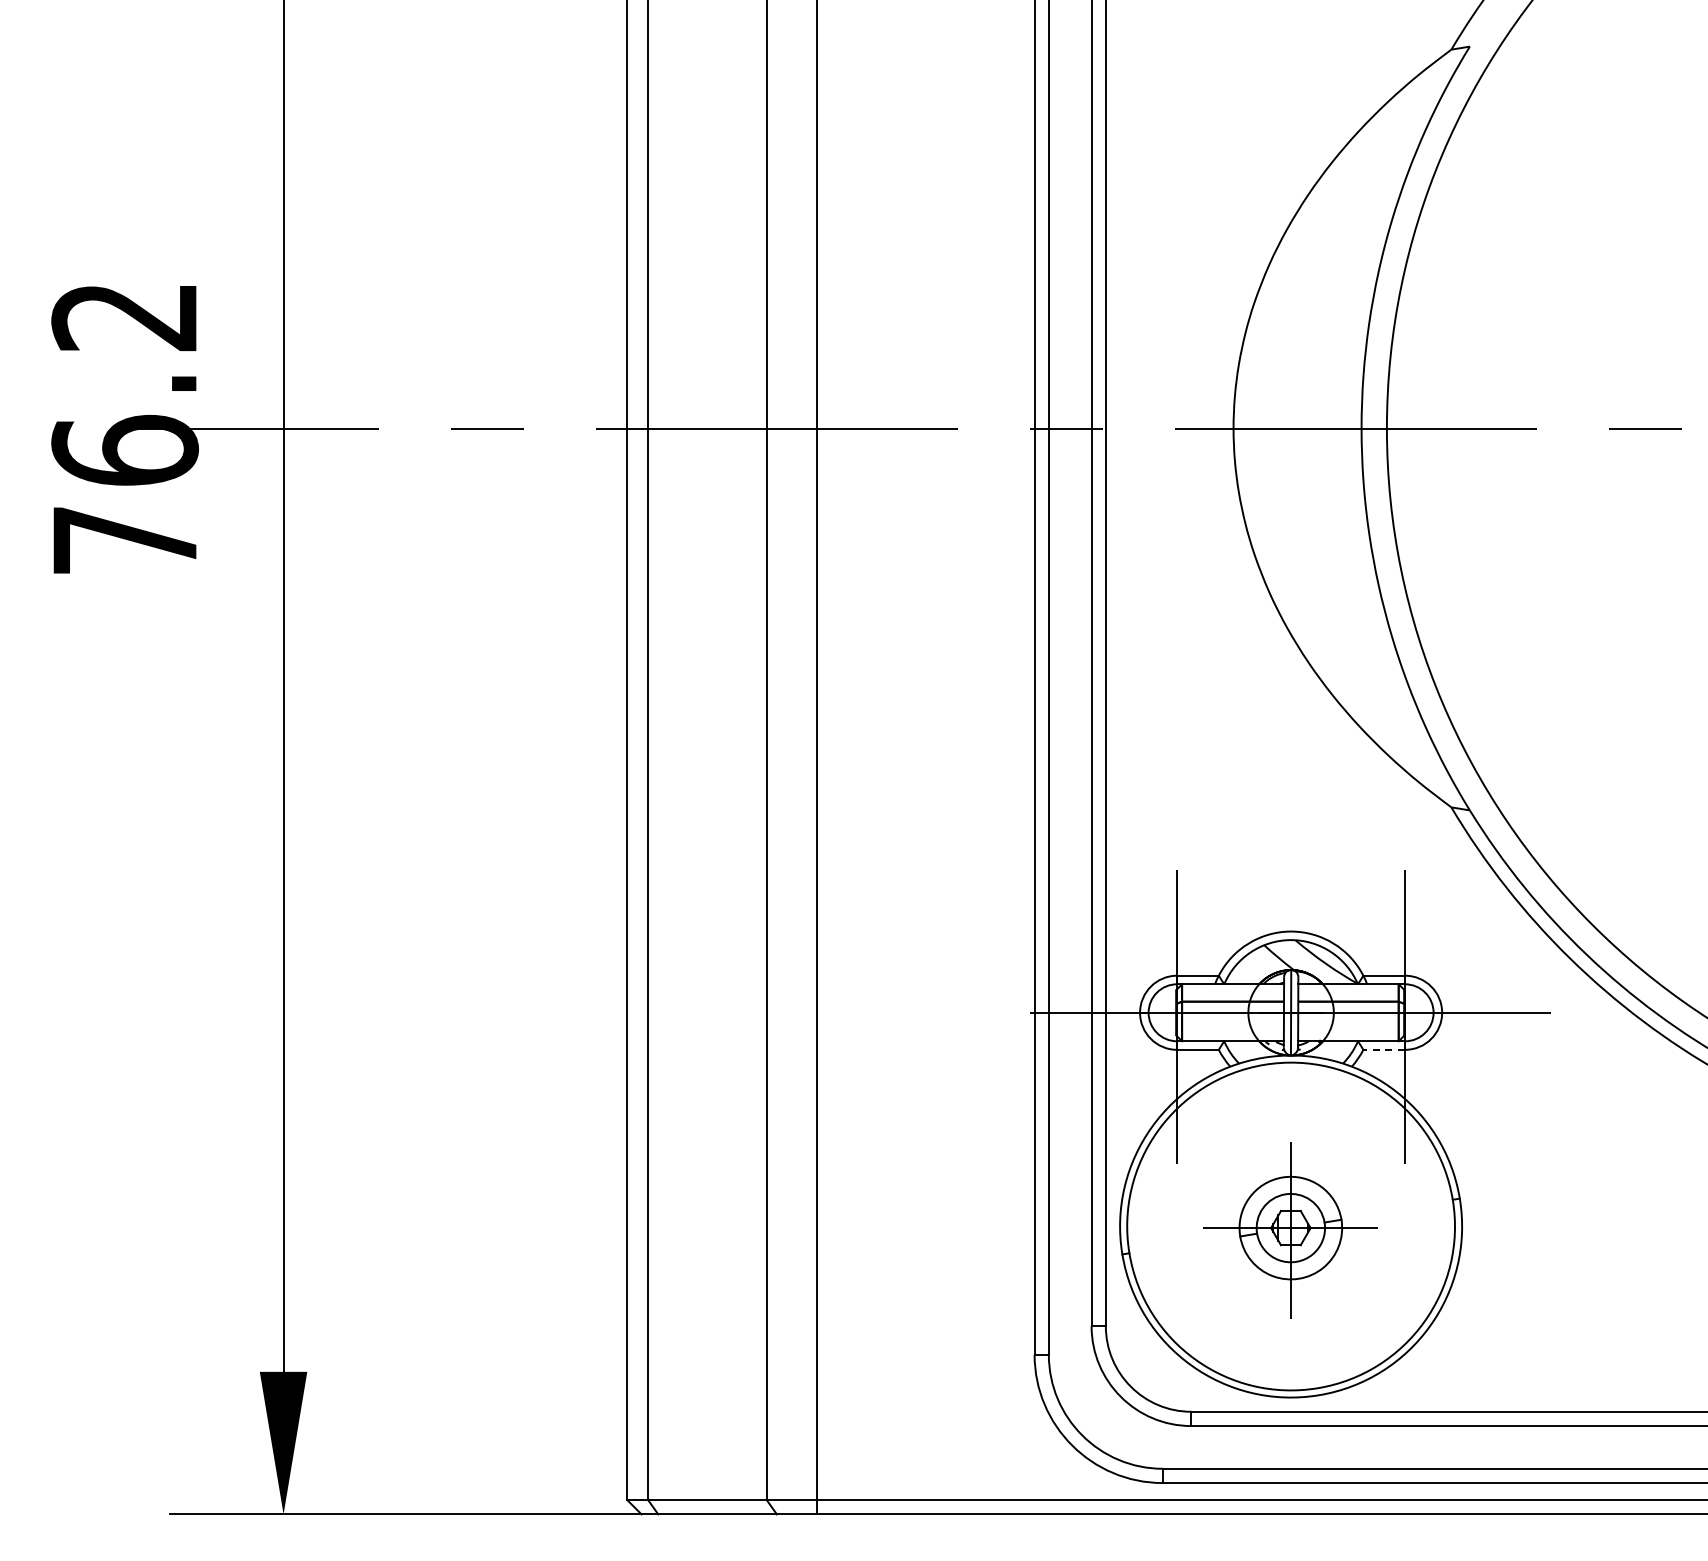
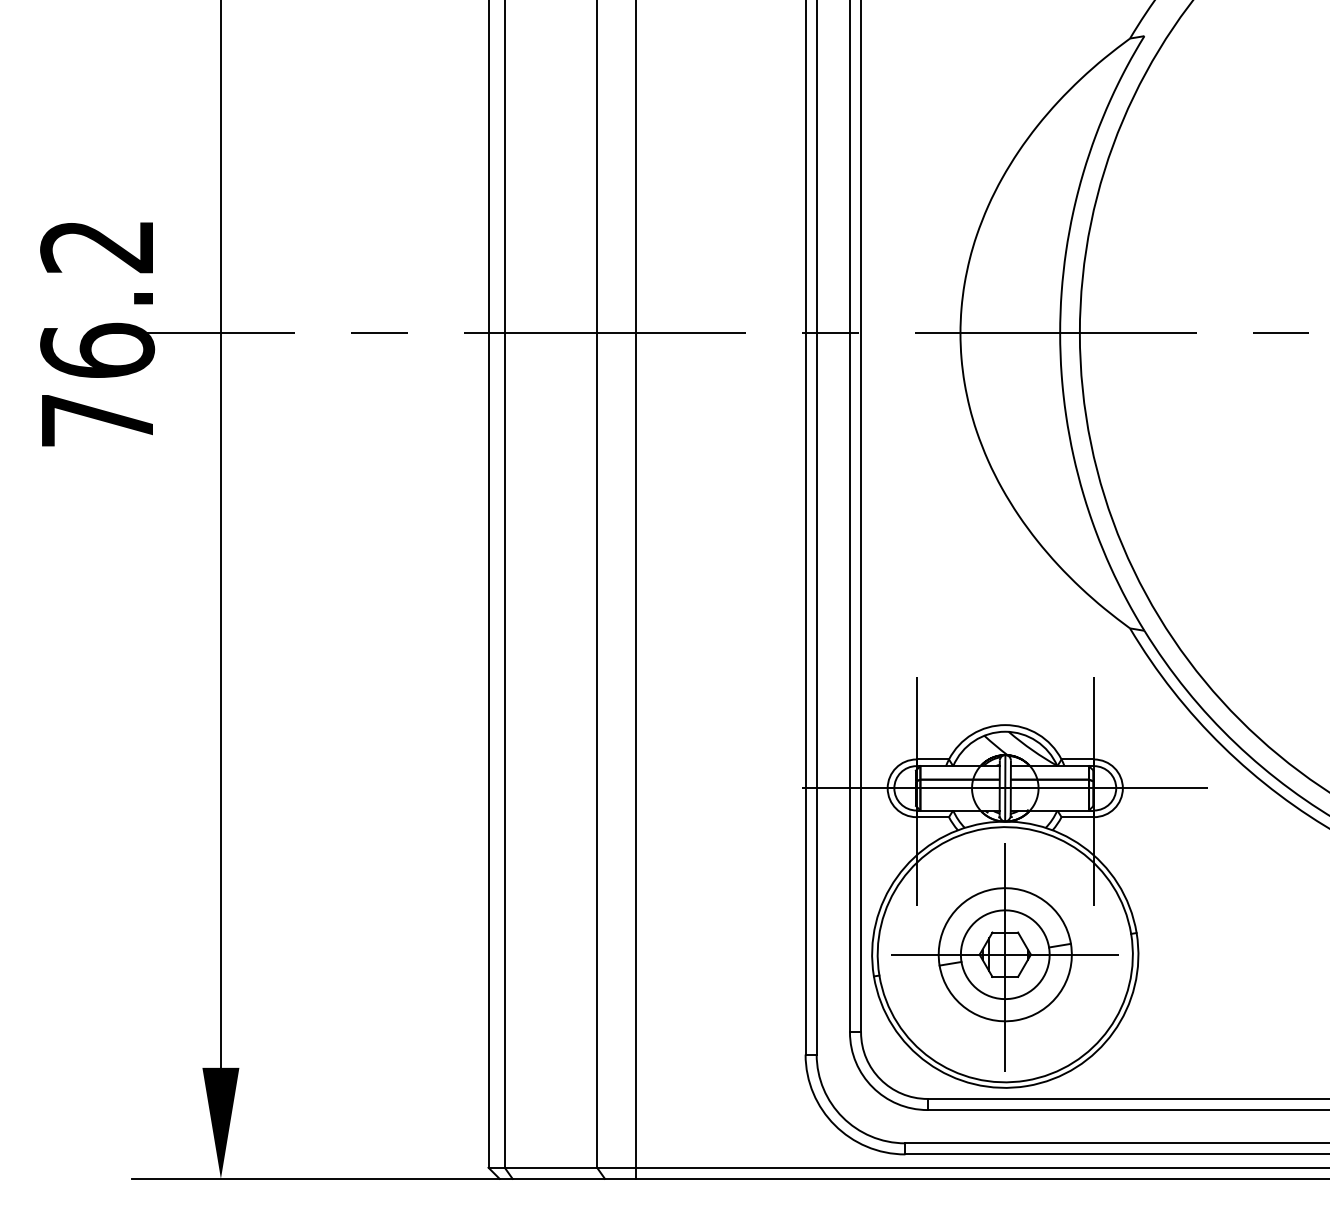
line: (1384, 1049) -> (1077, 816), dashed -> solid
part: (1290, 1230) -> (1004, 957), size x1.67

